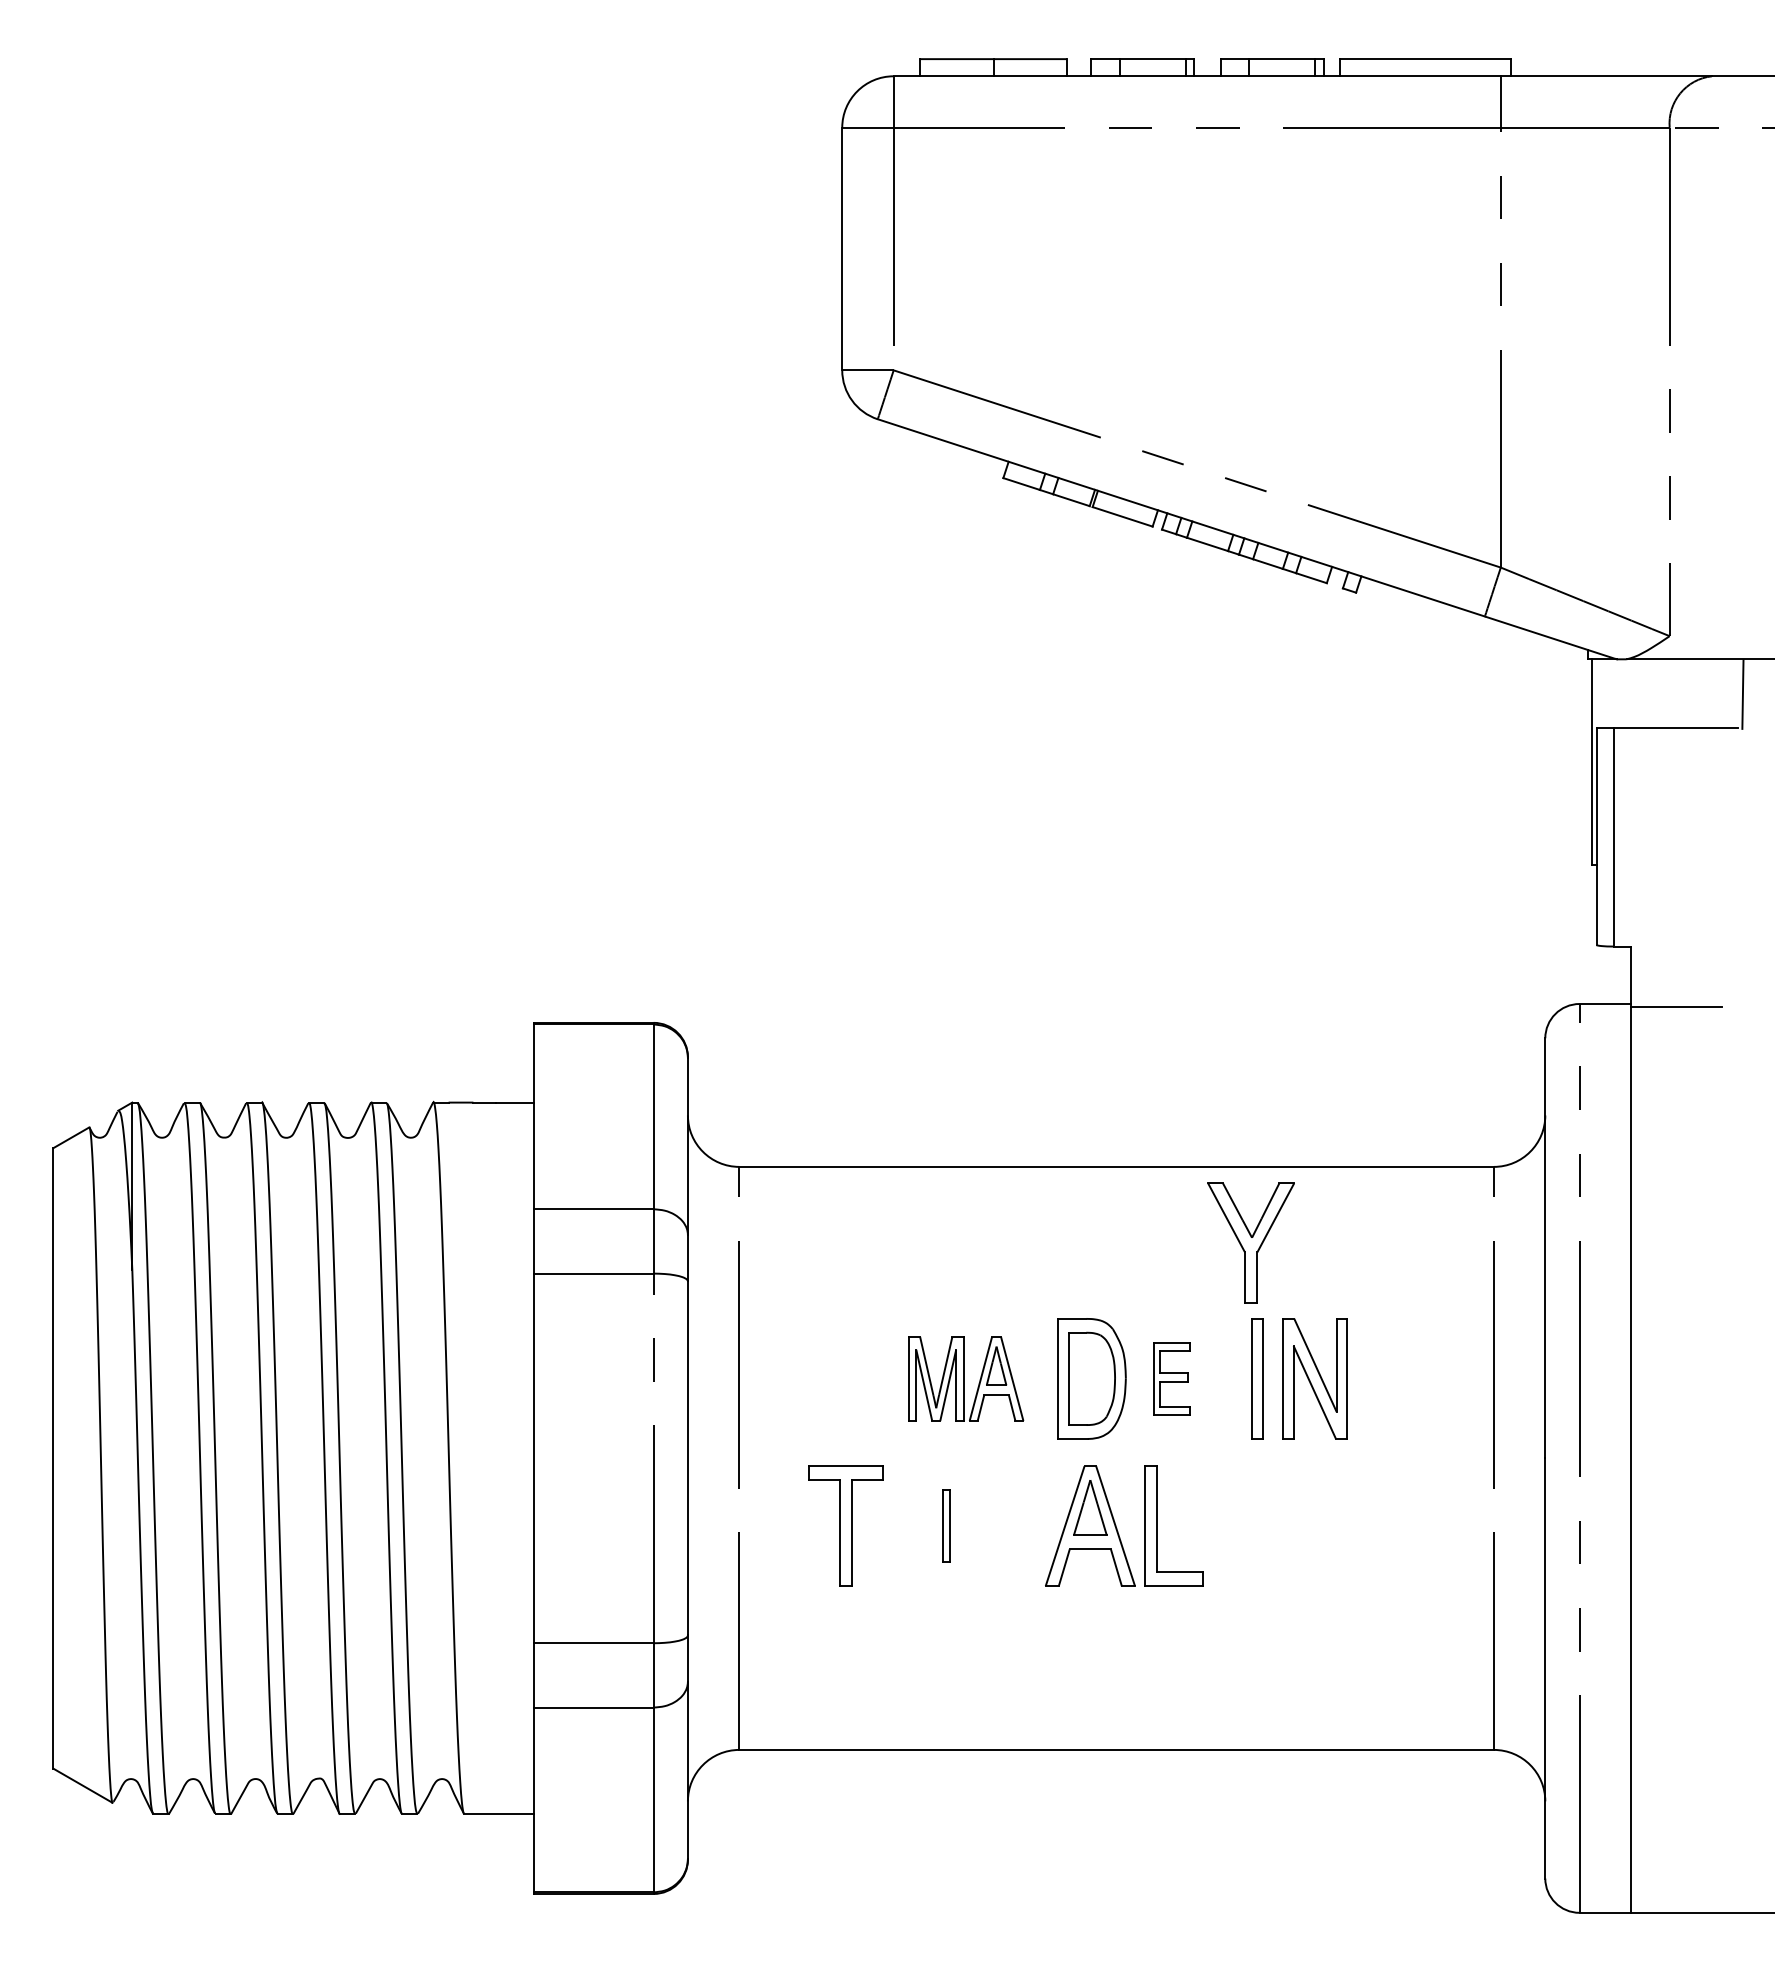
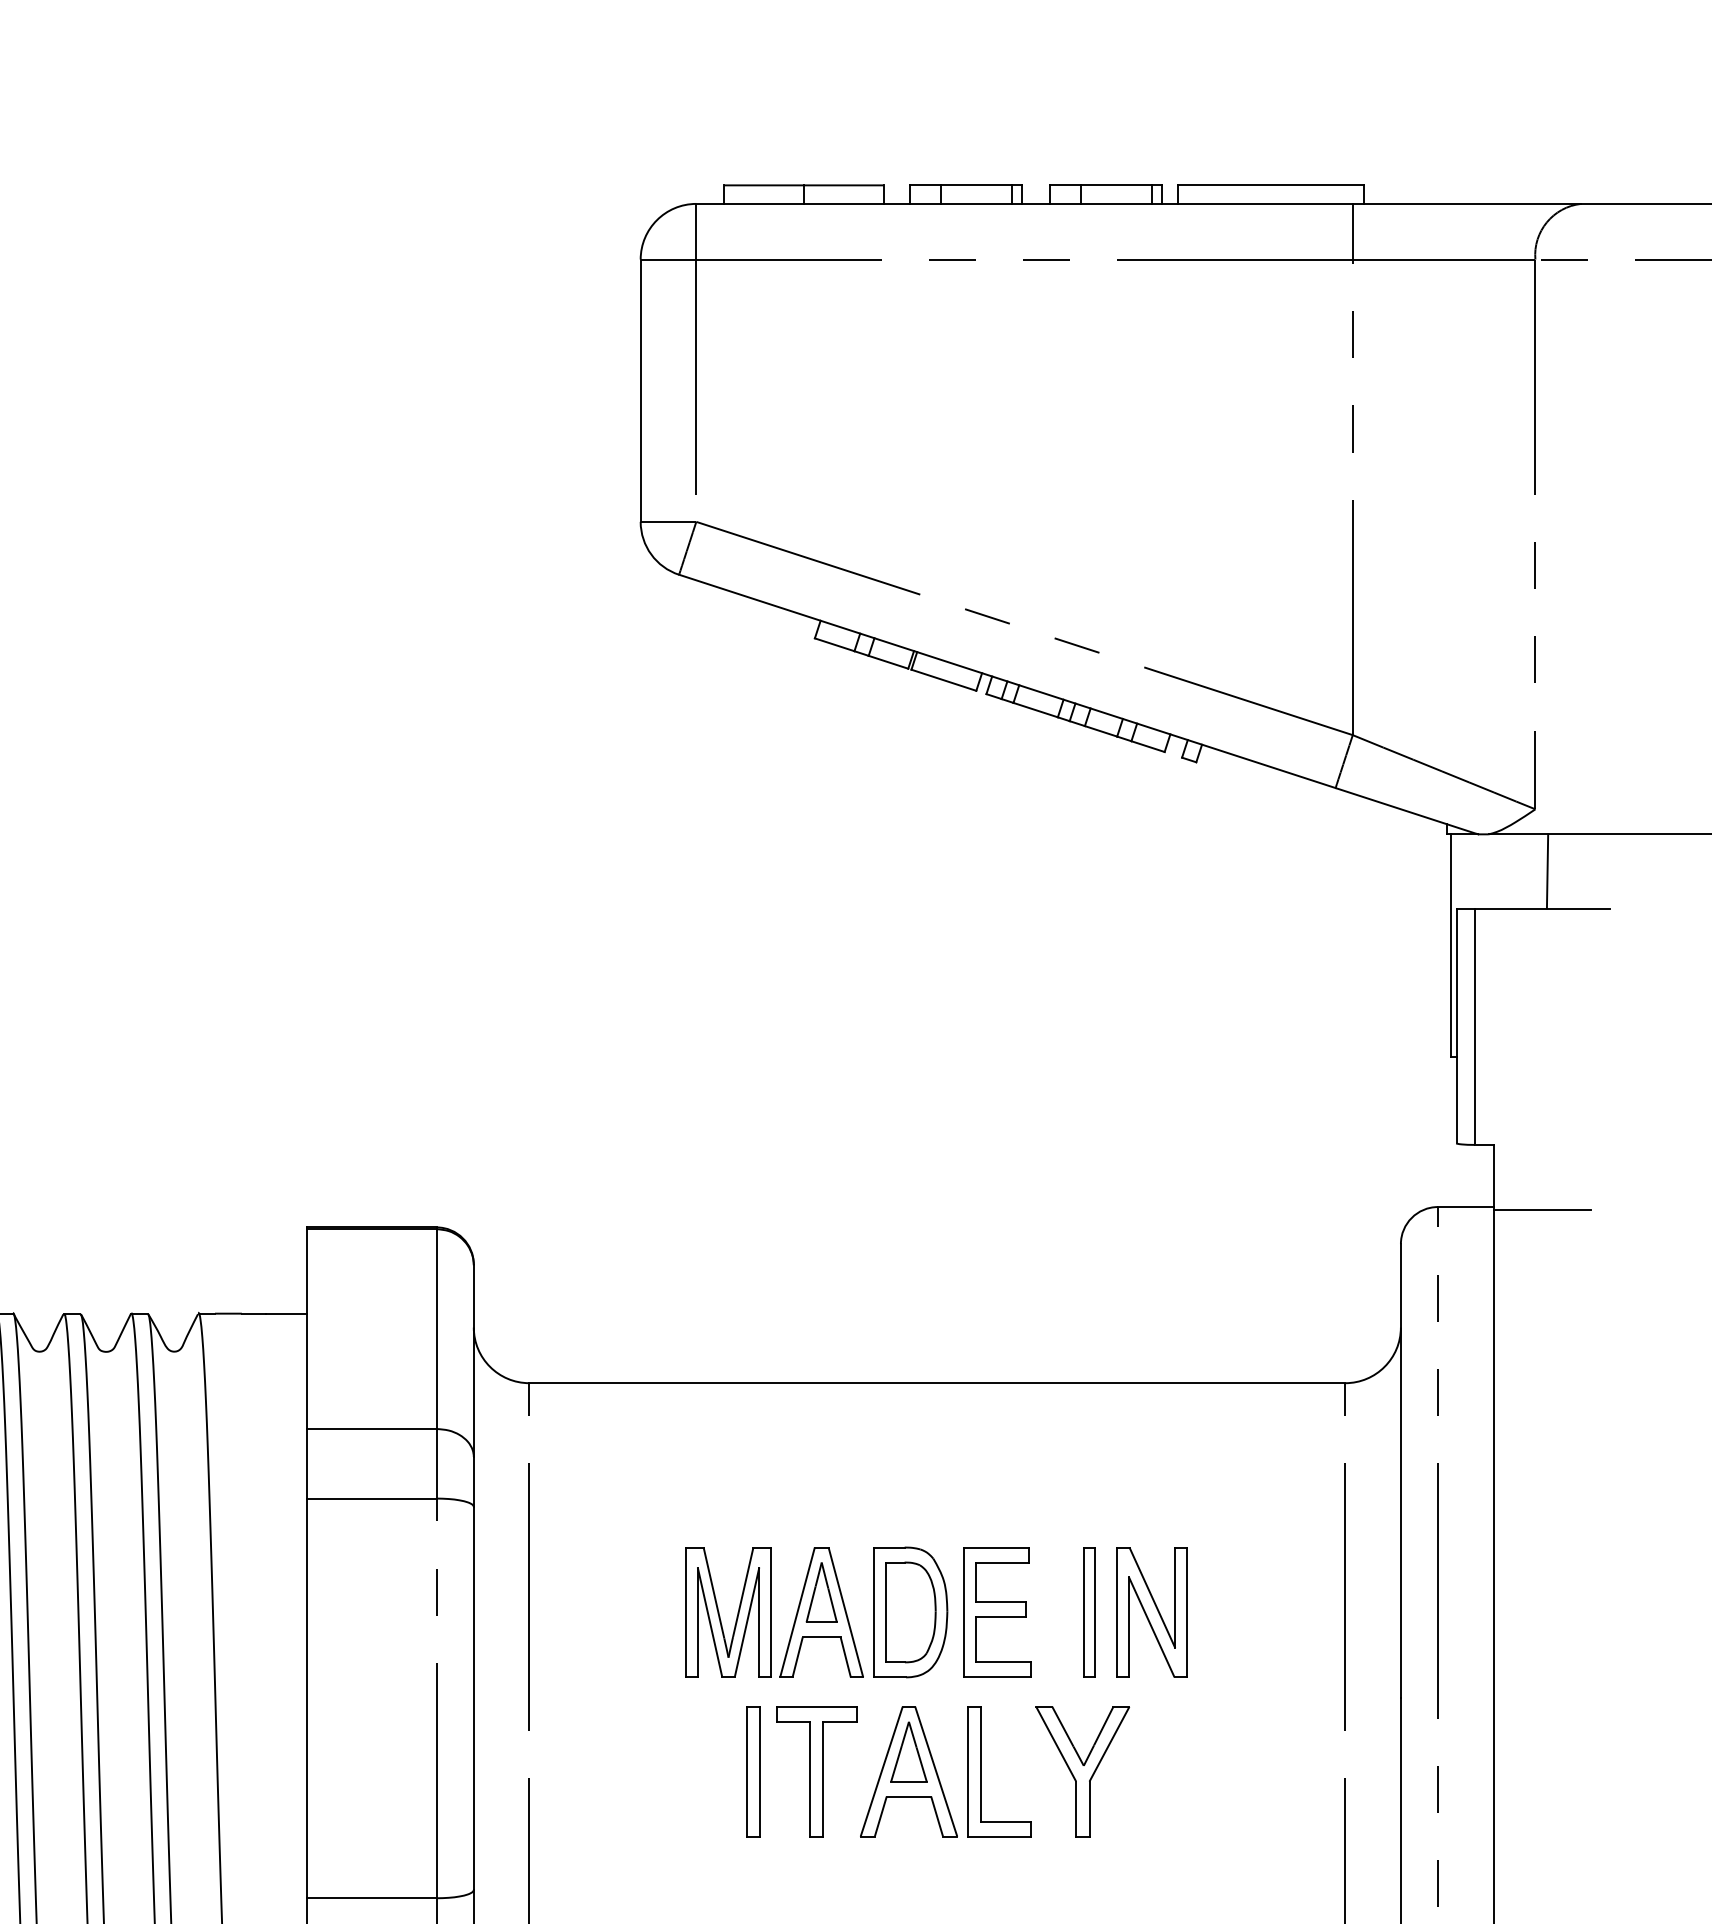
line: (1742, 694) -> (1547, 871), moved
part: (1250, 1242) -> (1082, 1770), moved
part: (965, 1378) -> (773, 1611), size x1.43
part: (1171, 1378) -> (996, 1611), size x1.67
part: (845, 1525) -> (816, 1770), moved
part: (946, 1525) -> (753, 1770), size x1.67

